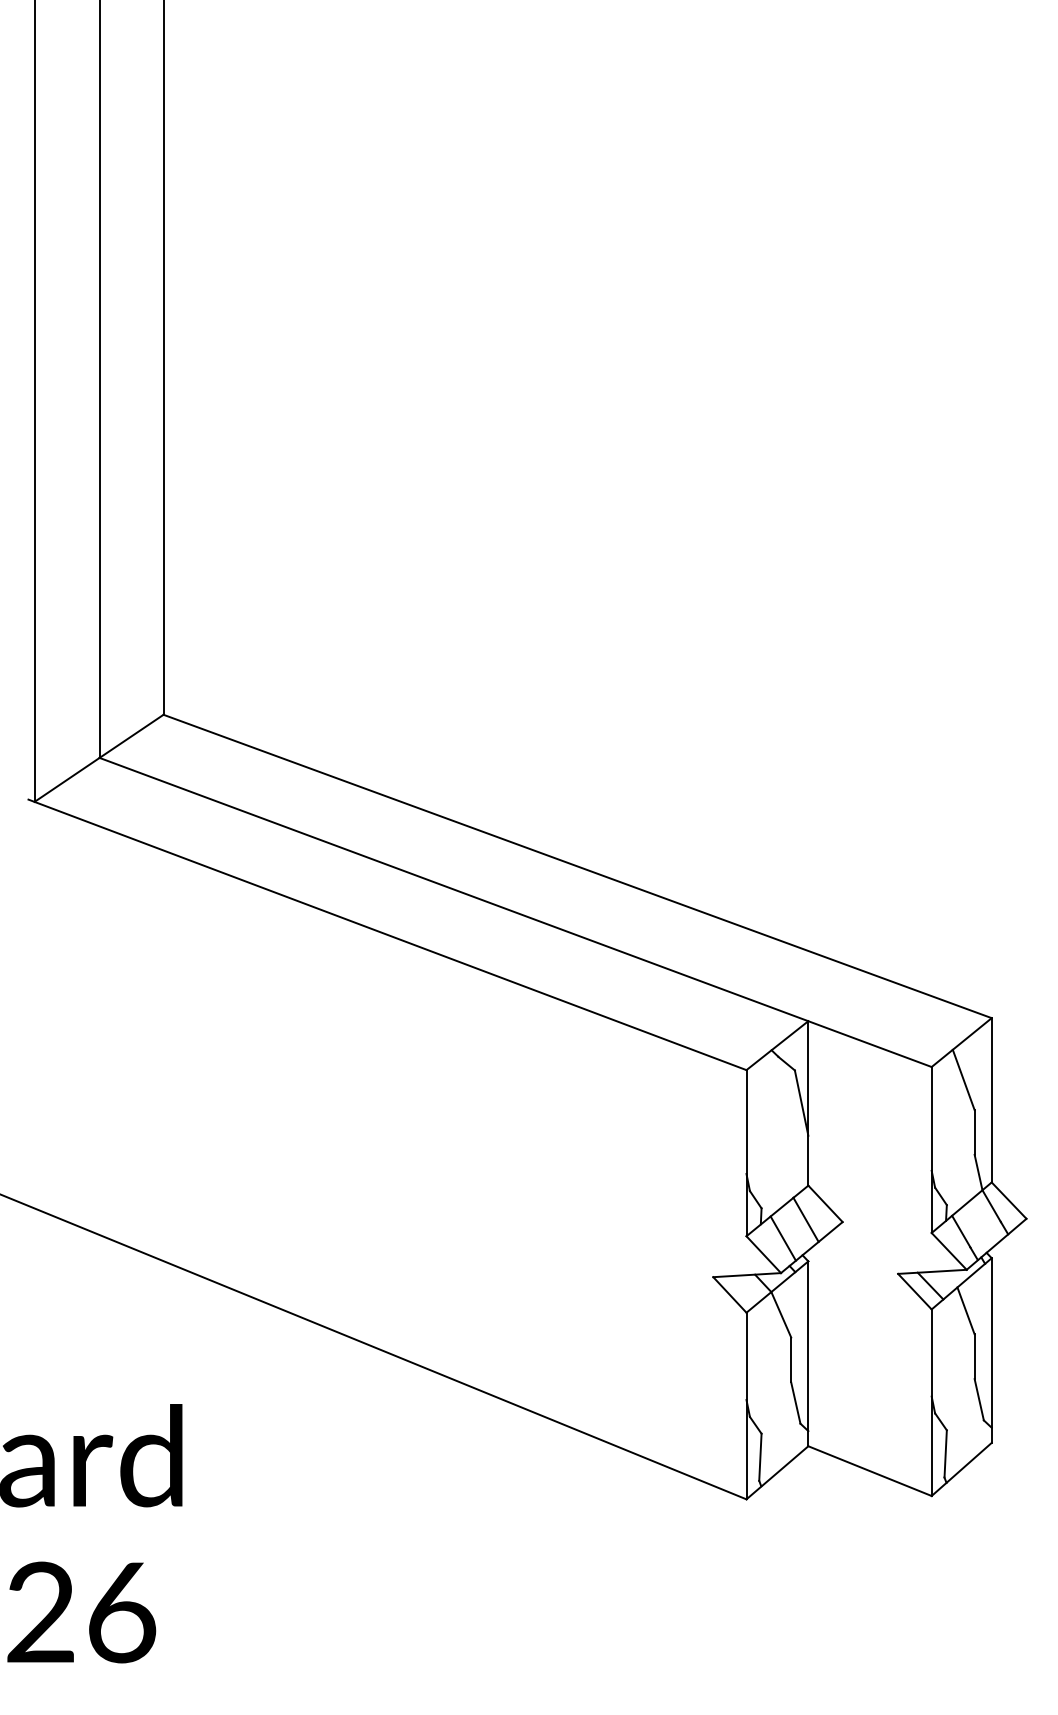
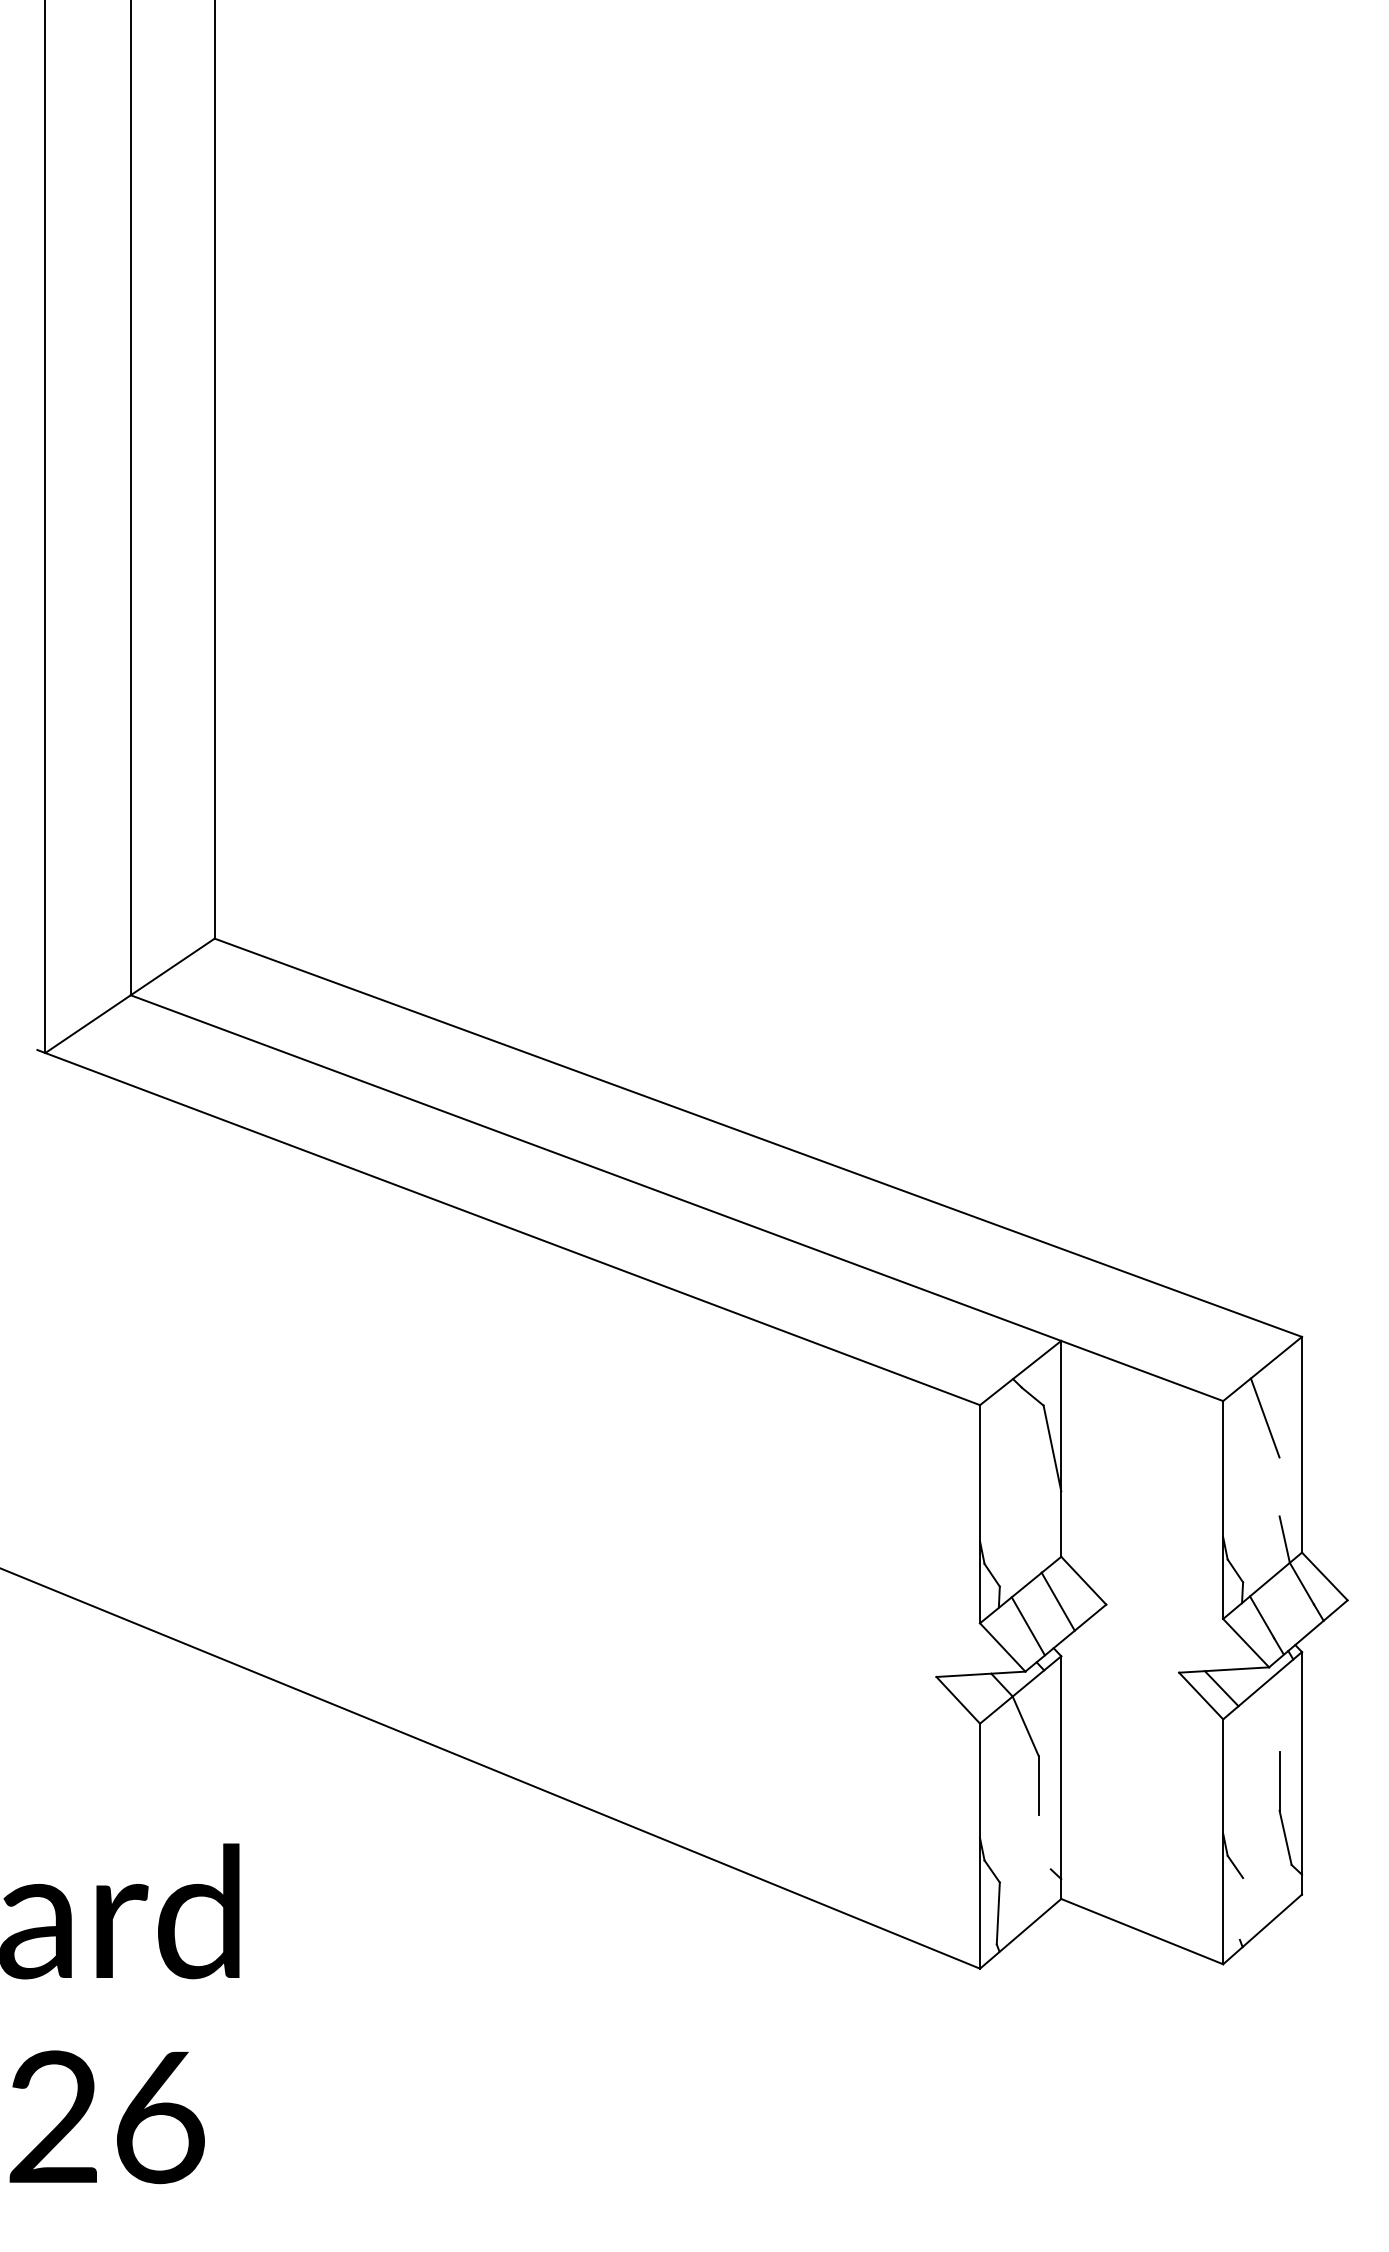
line: (974, 1131) -> (1279, 1485), removed
line: (965, 1310) -> (1267, 1720), removed
line: (795, 1402) -> (1044, 1841), removed
line: (945, 1453) -> (1241, 1908), removed

